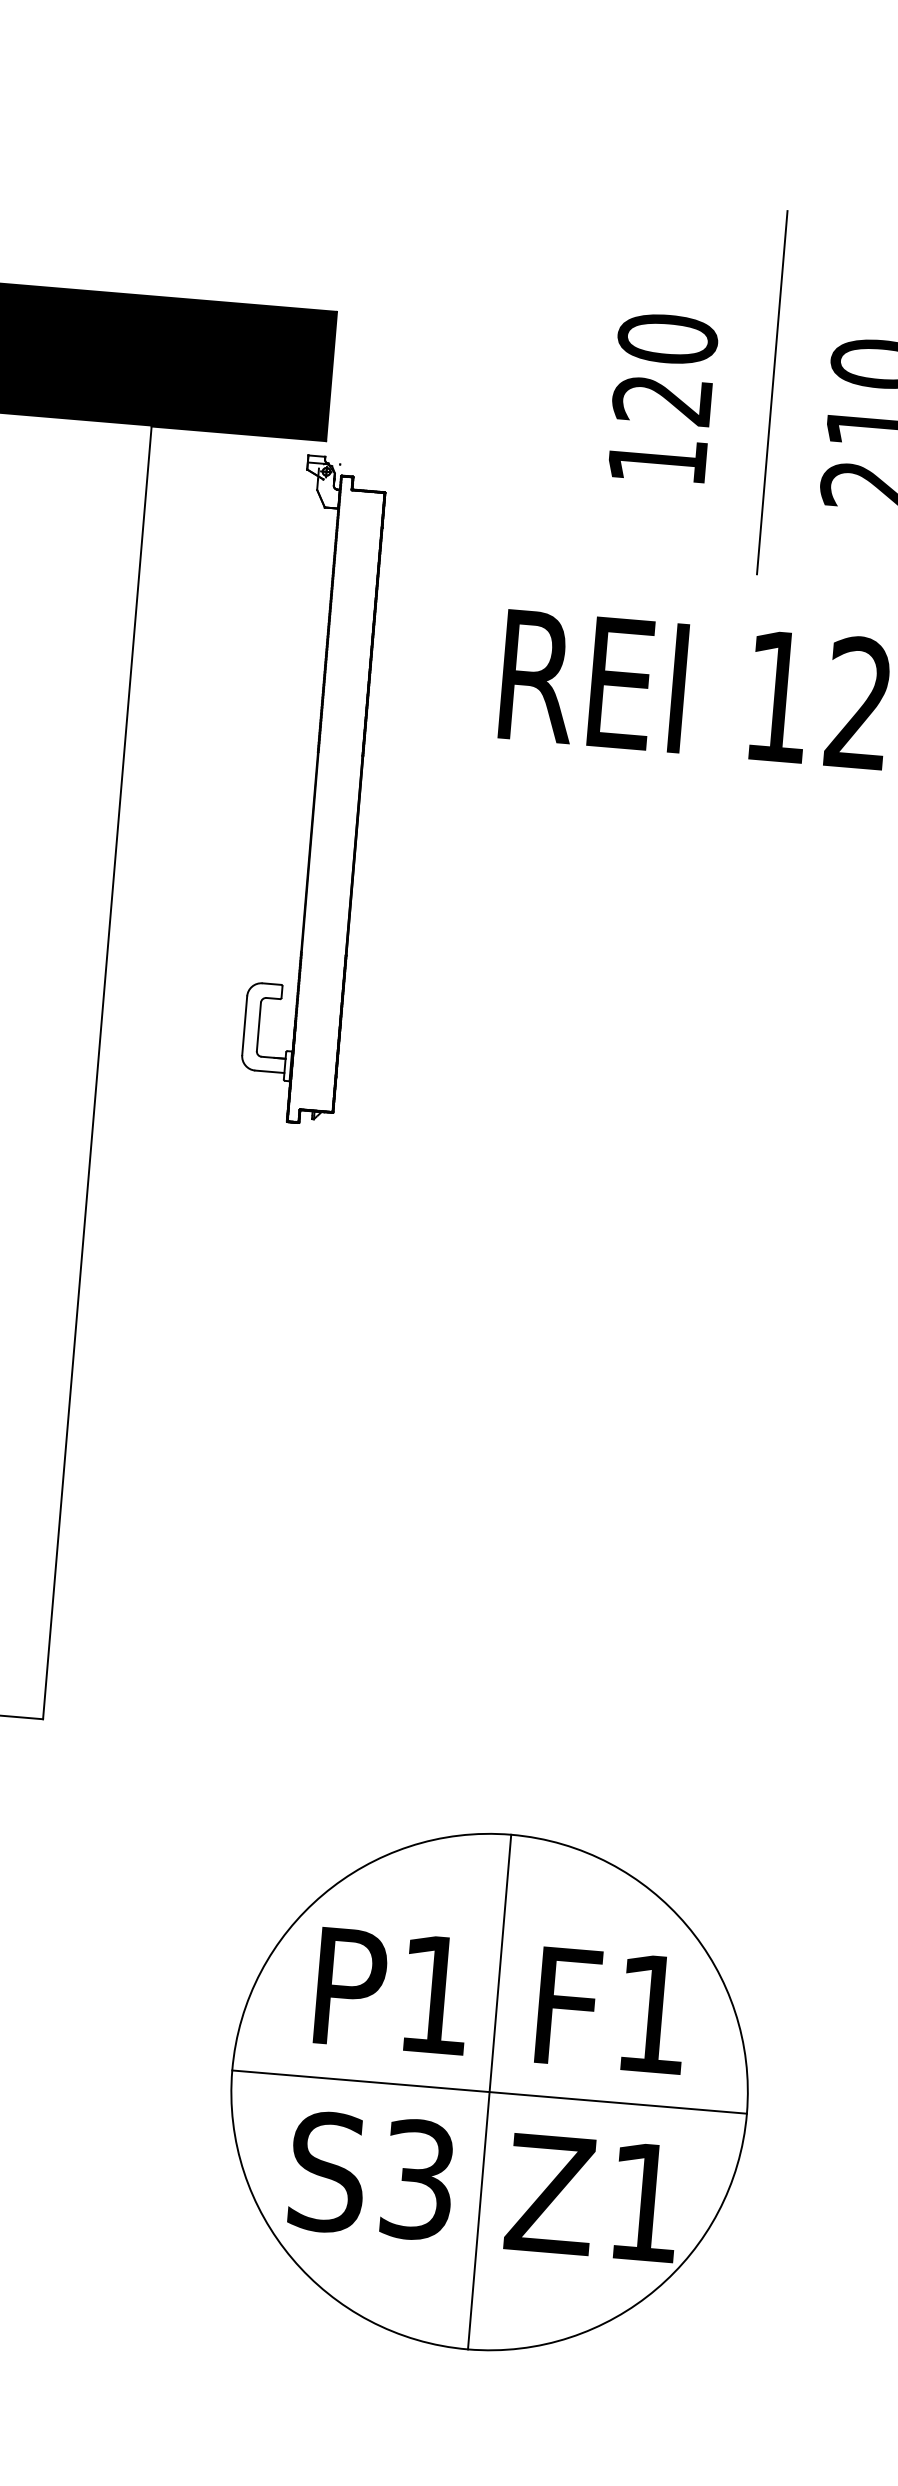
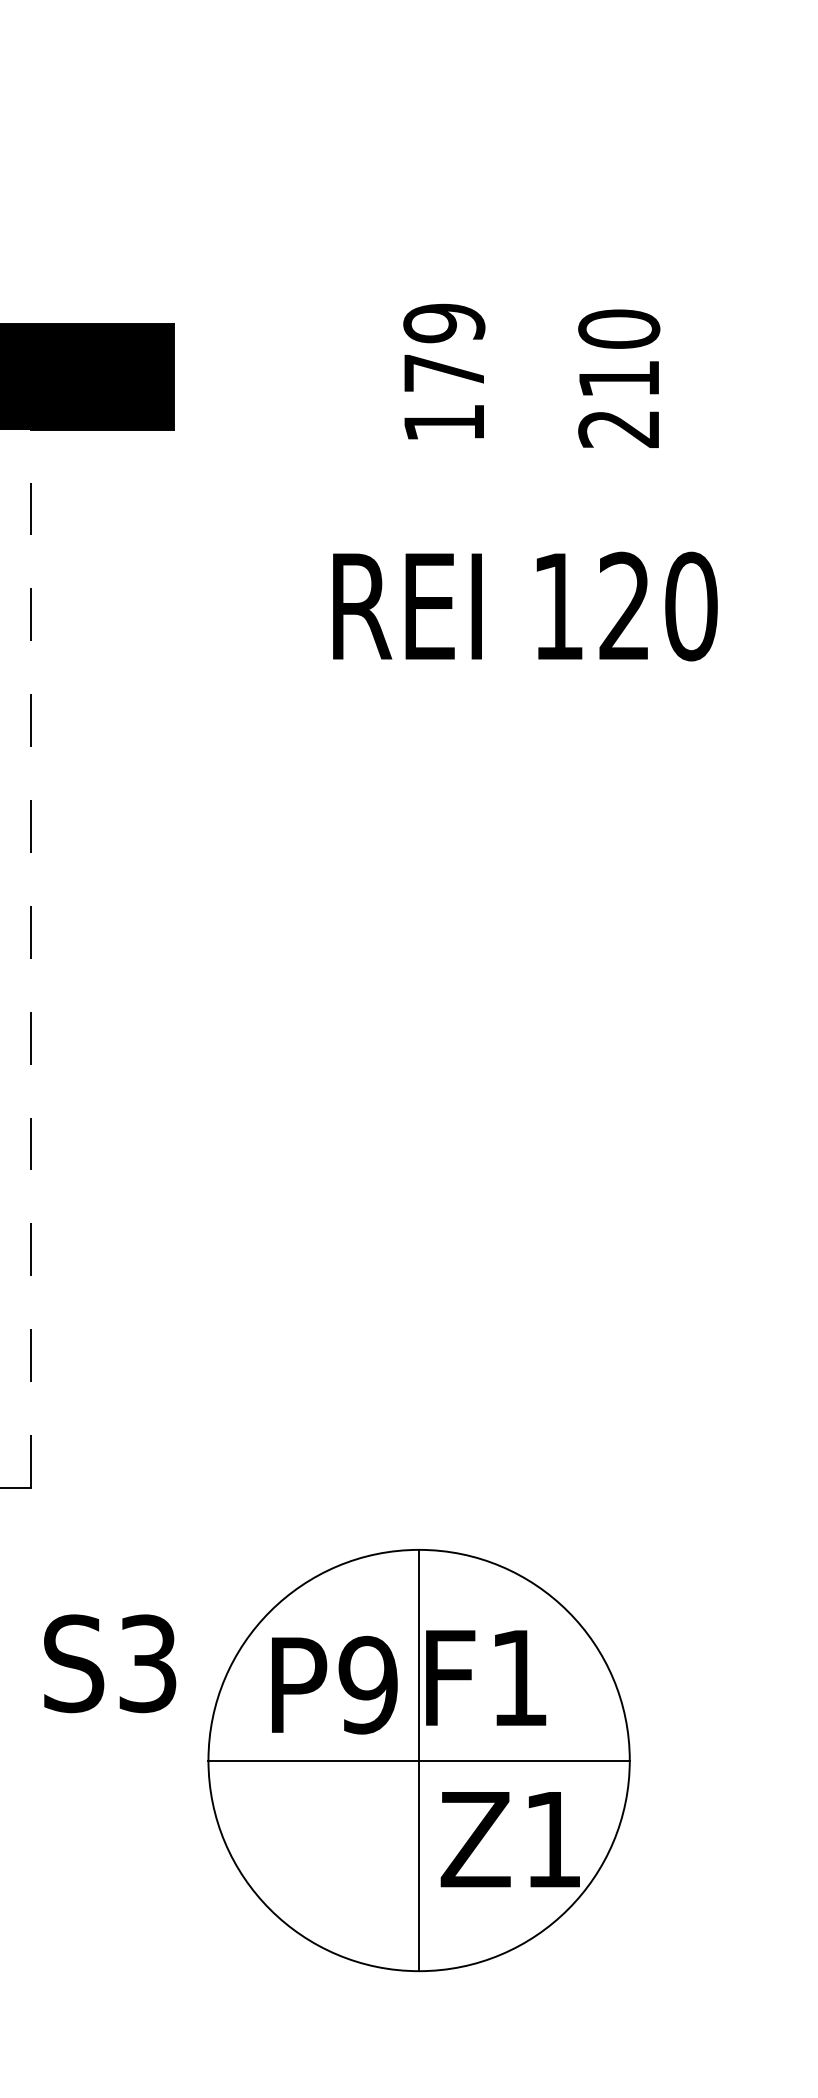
text: (665, 368) -> (444, 347), 120 -> 179
line: (771, 392) -> (532, 359), removed
part: (312, 789) -> (186, 713), removed
line: (97, 1072) -> (30, 958), solid -> dashed
text: (434, 1993) -> (367, 1684), P1 -> P9
text: (612, 2010) -> (486, 1677), moved
text: (372, 2175) -> (110, 1663), moved

